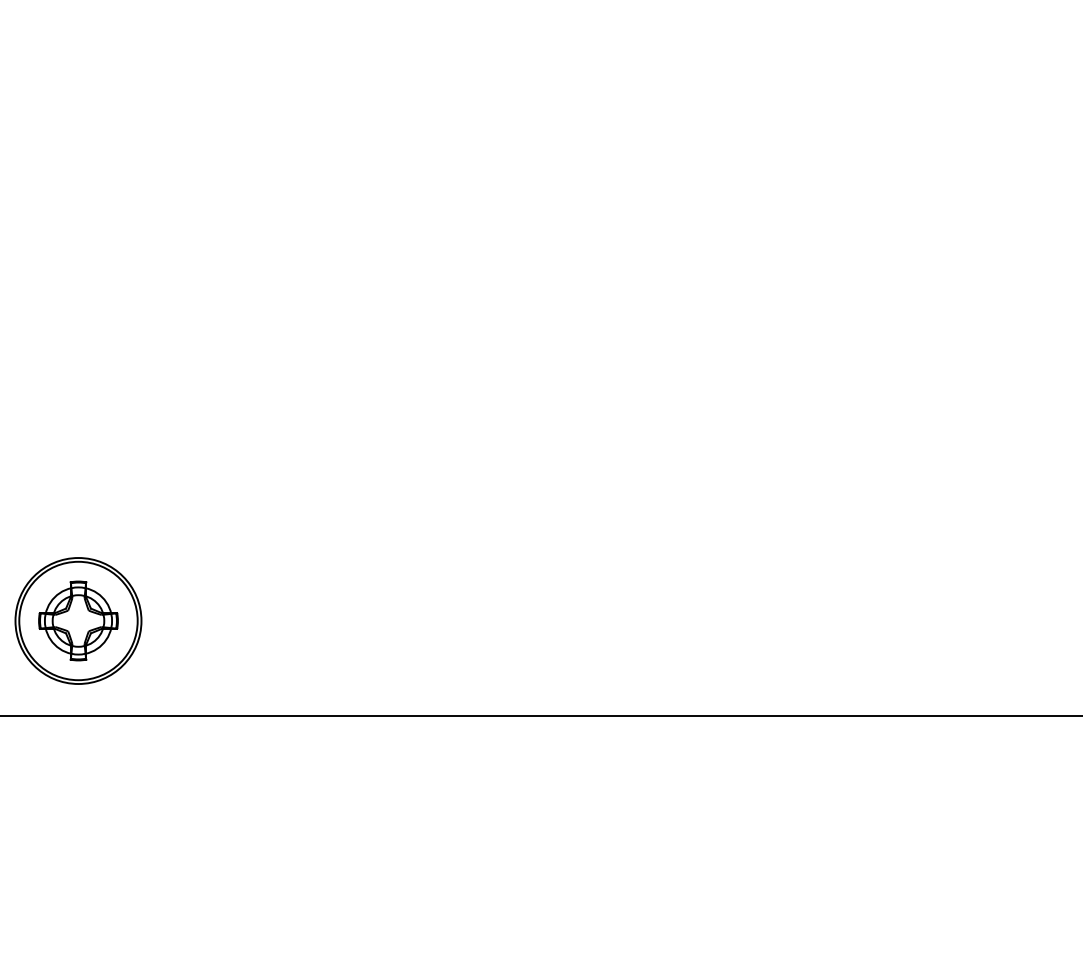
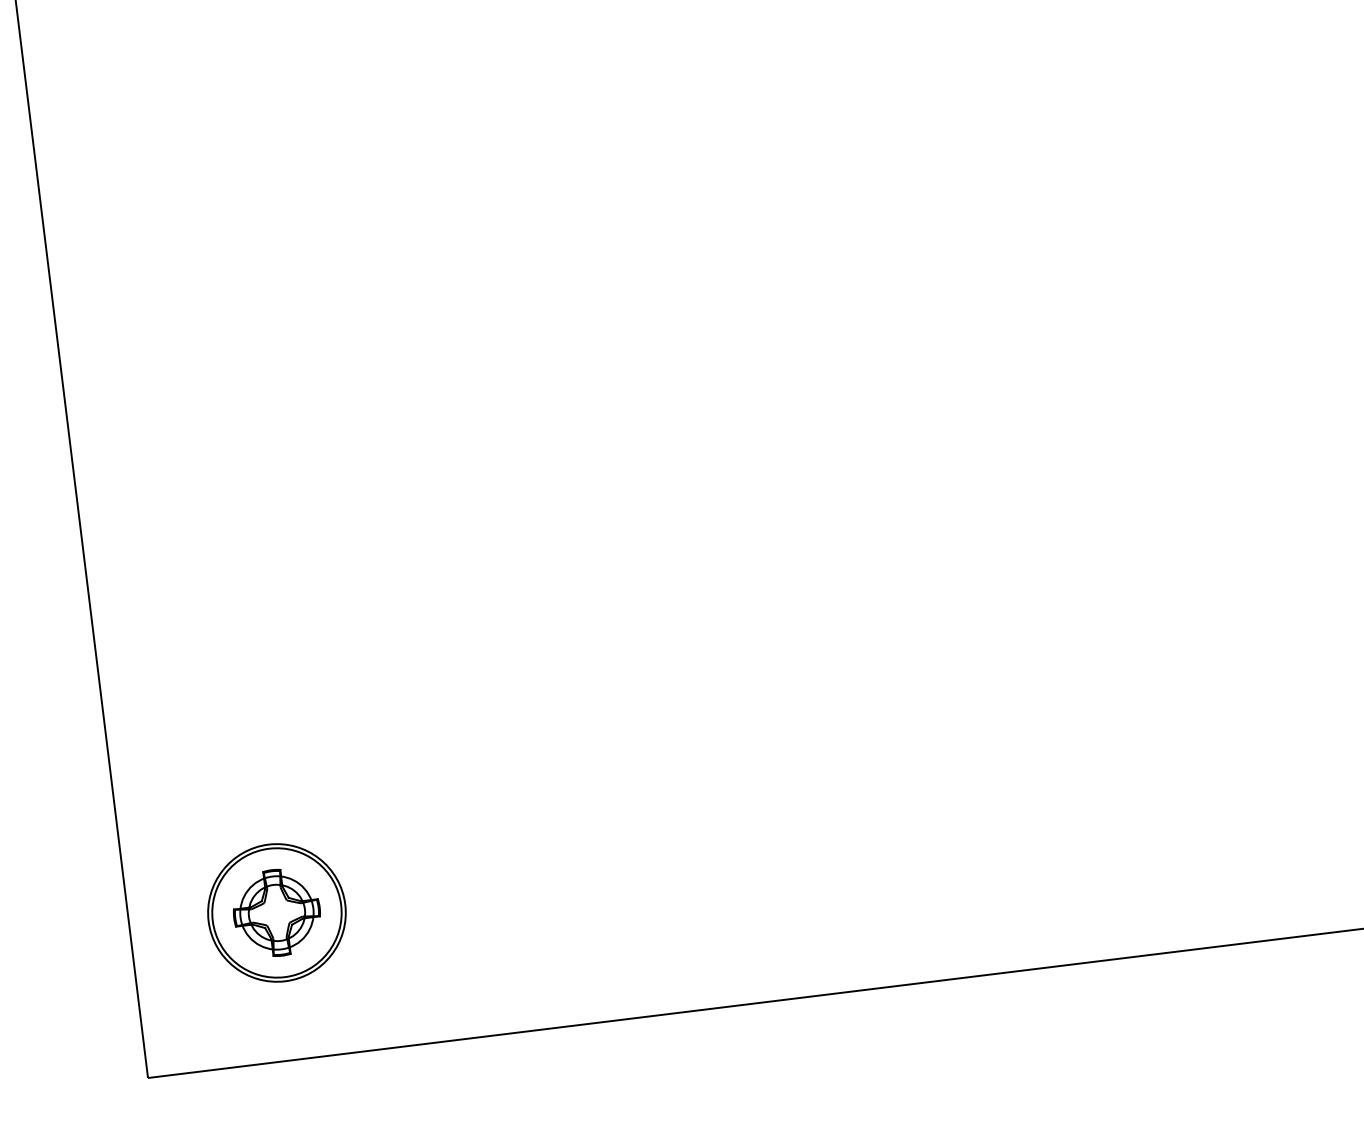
part: (78, 620) -> (276, 912), size x0.7

